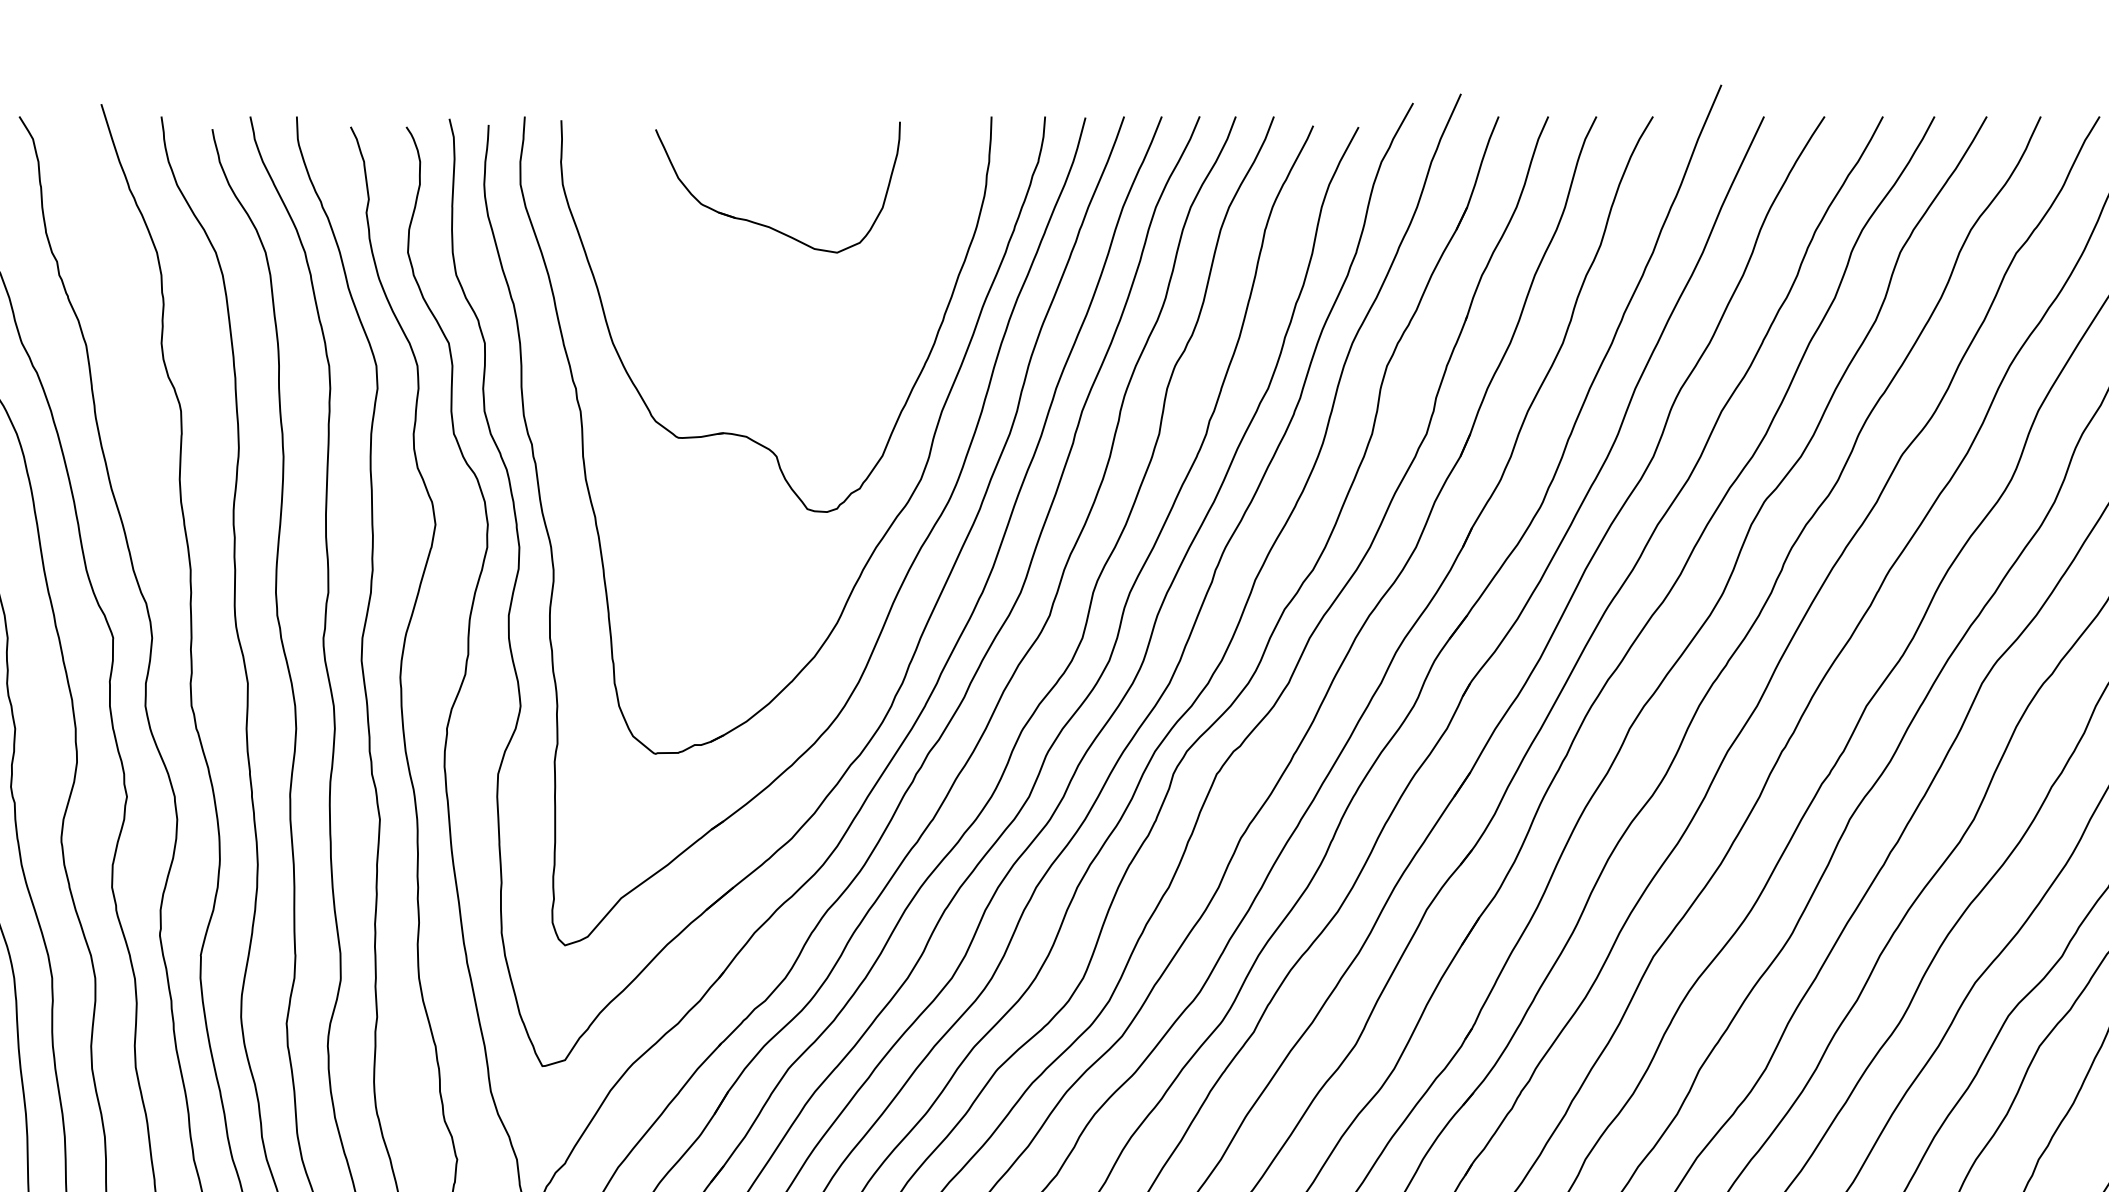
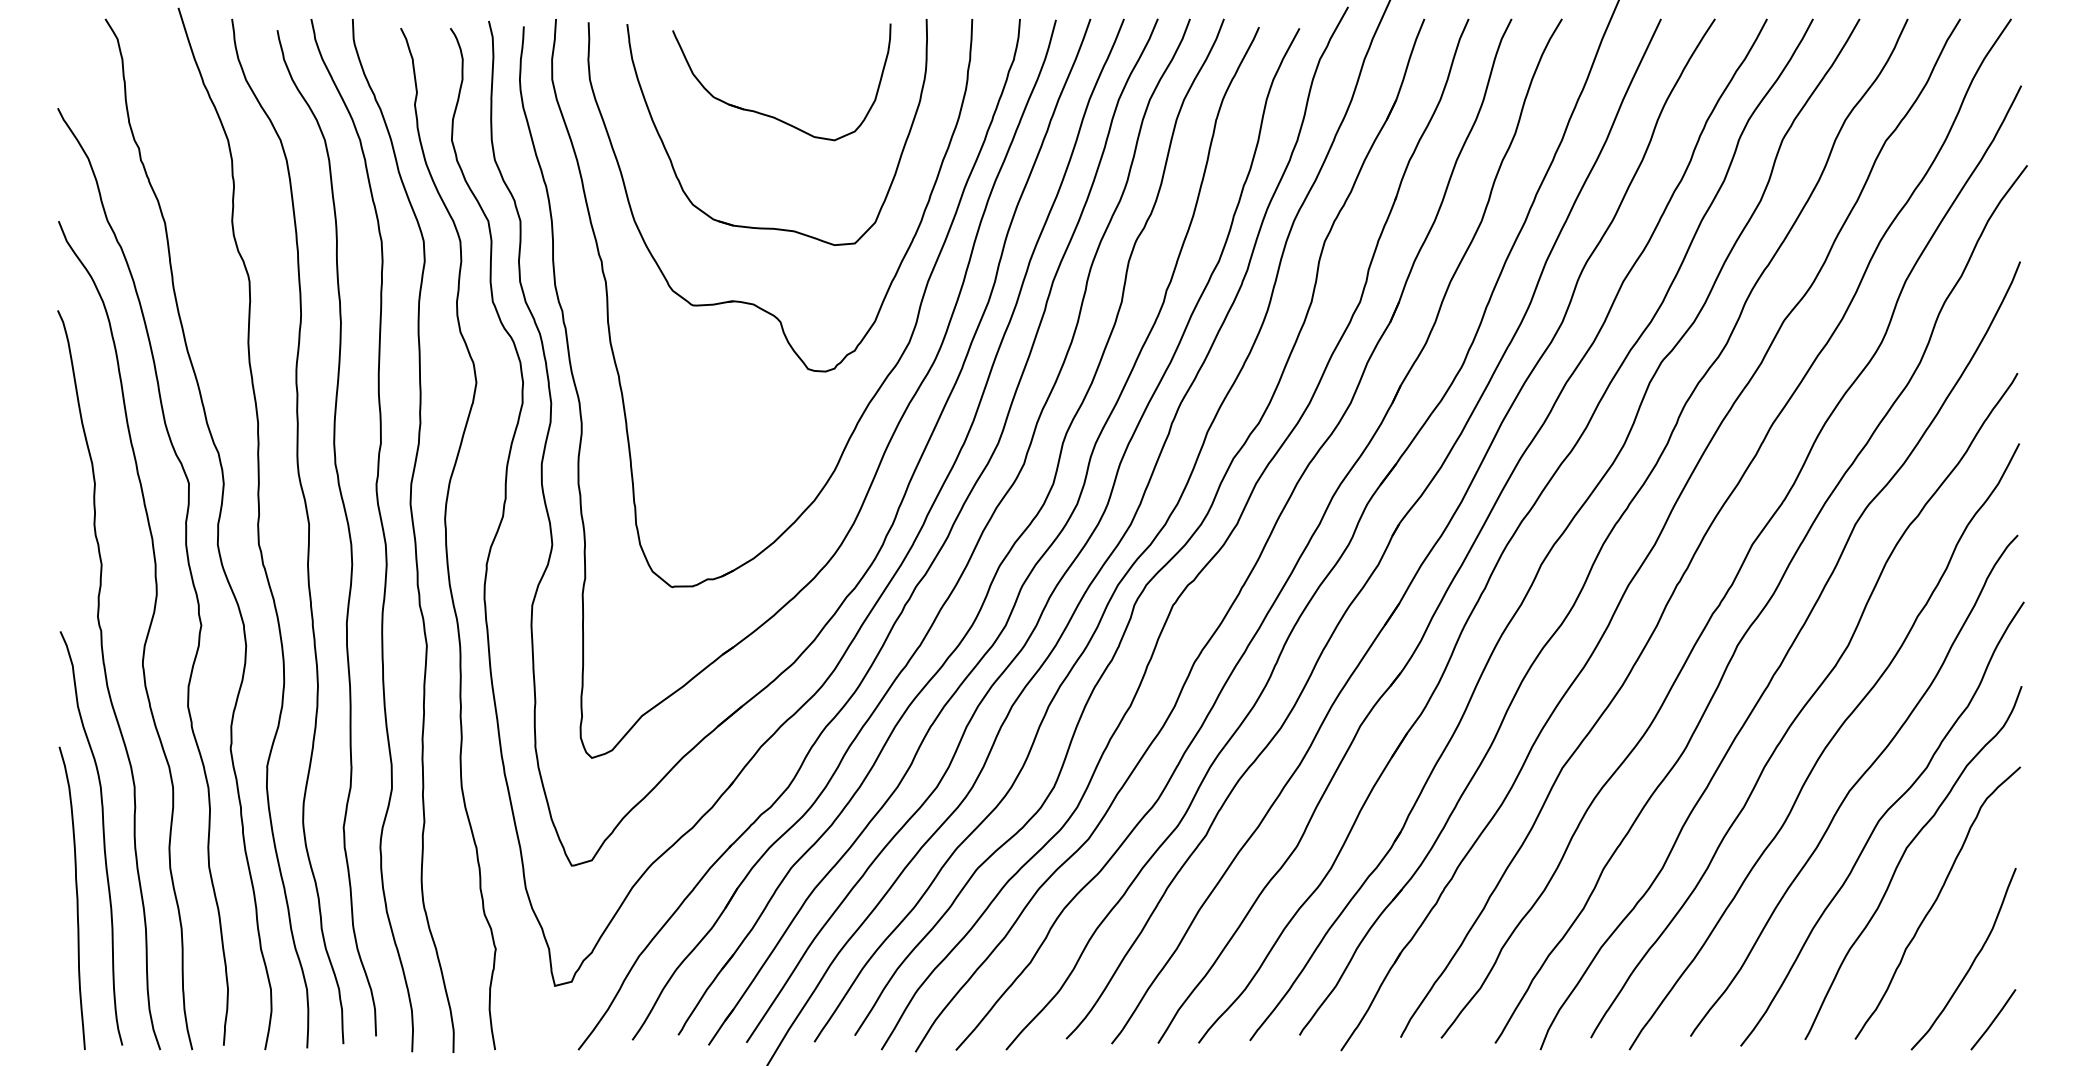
part: (768, 350) -> (773, 227), added

